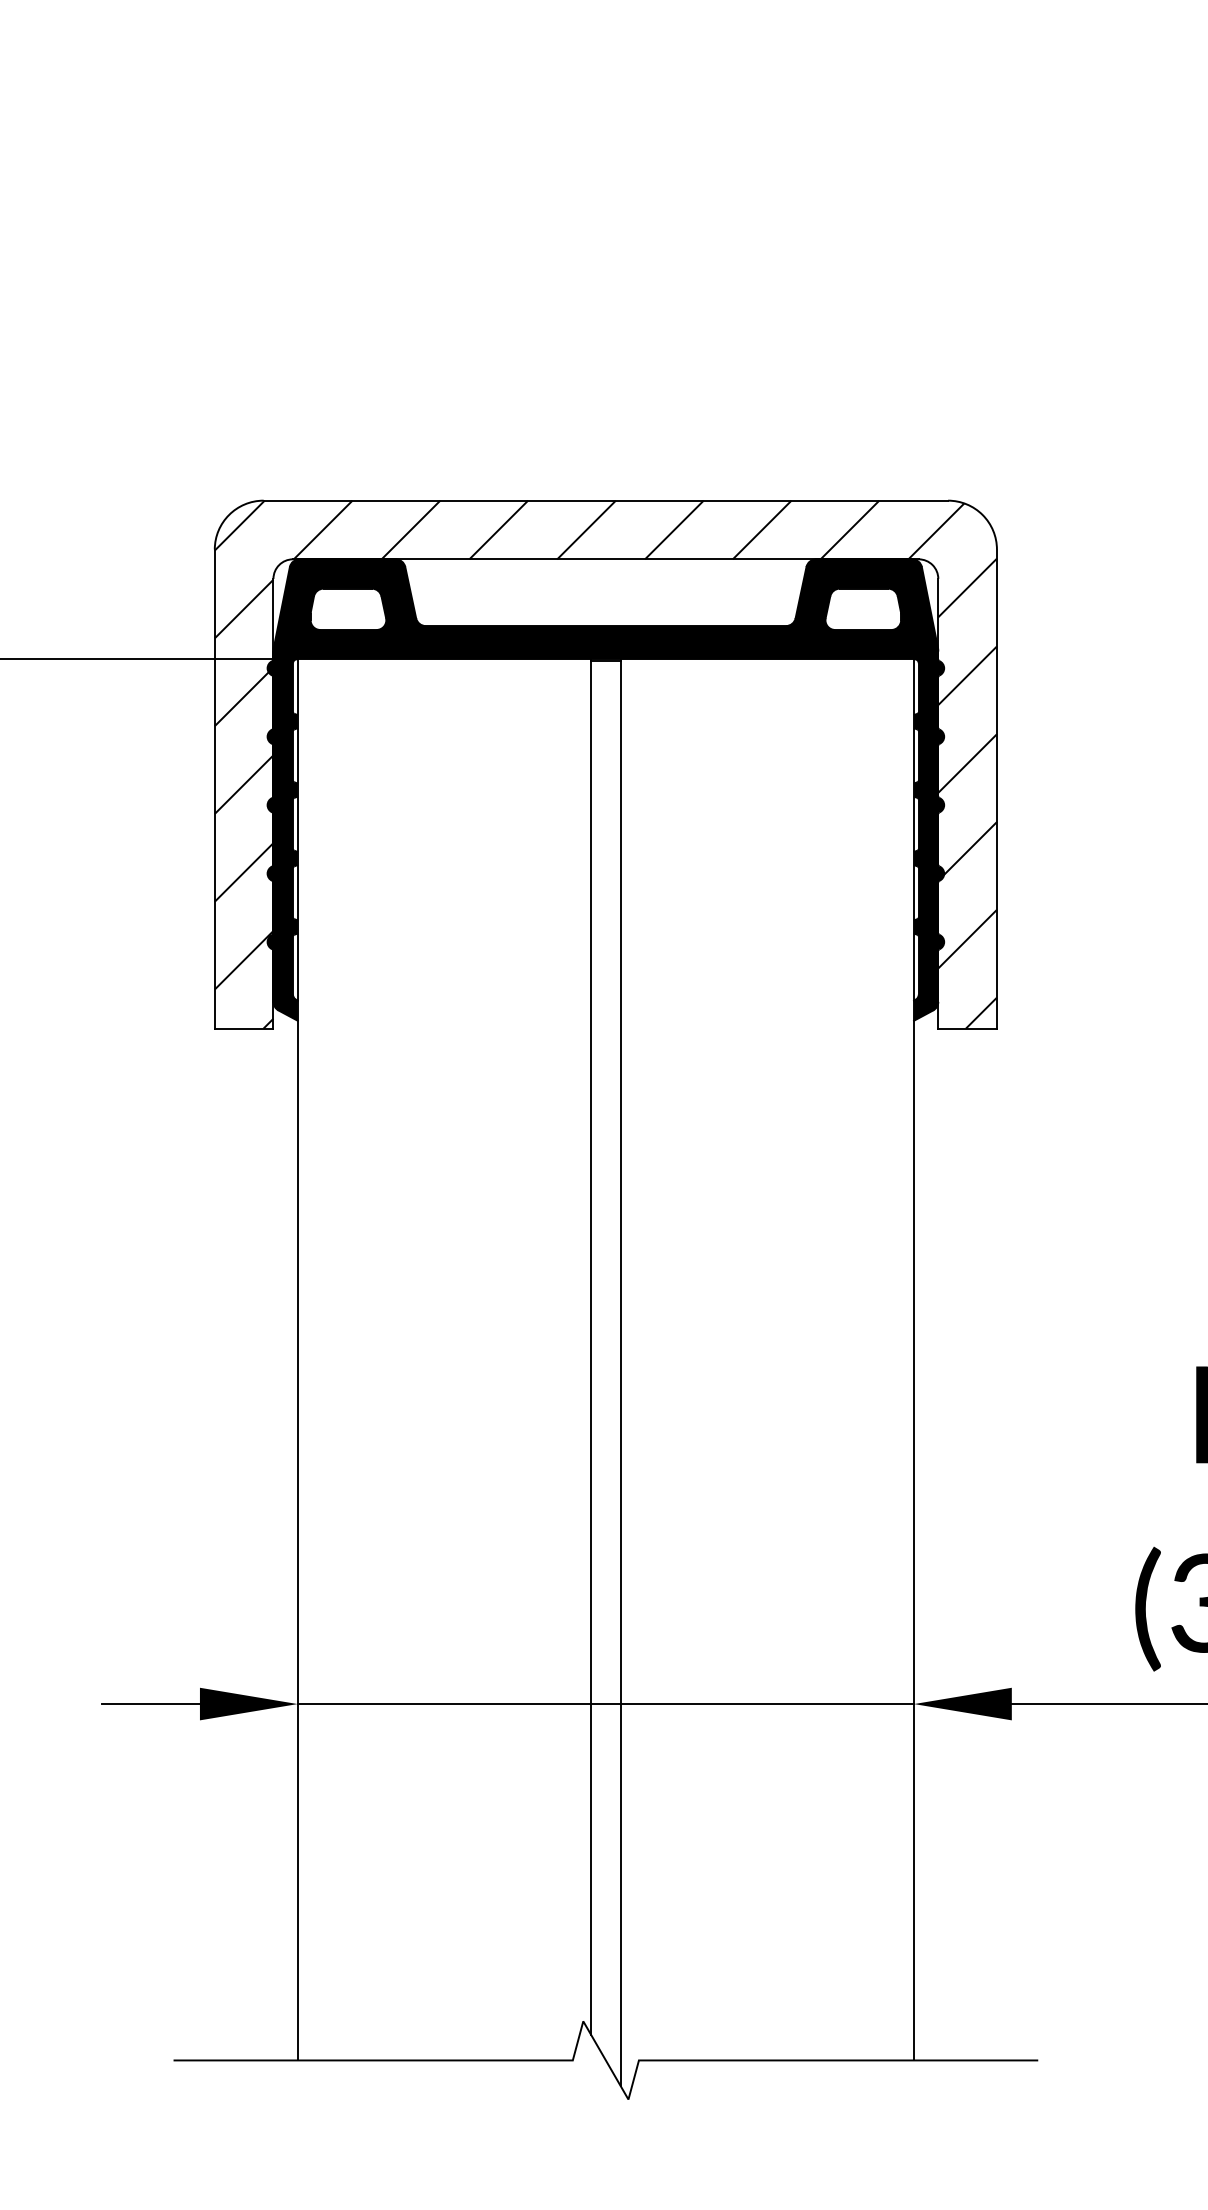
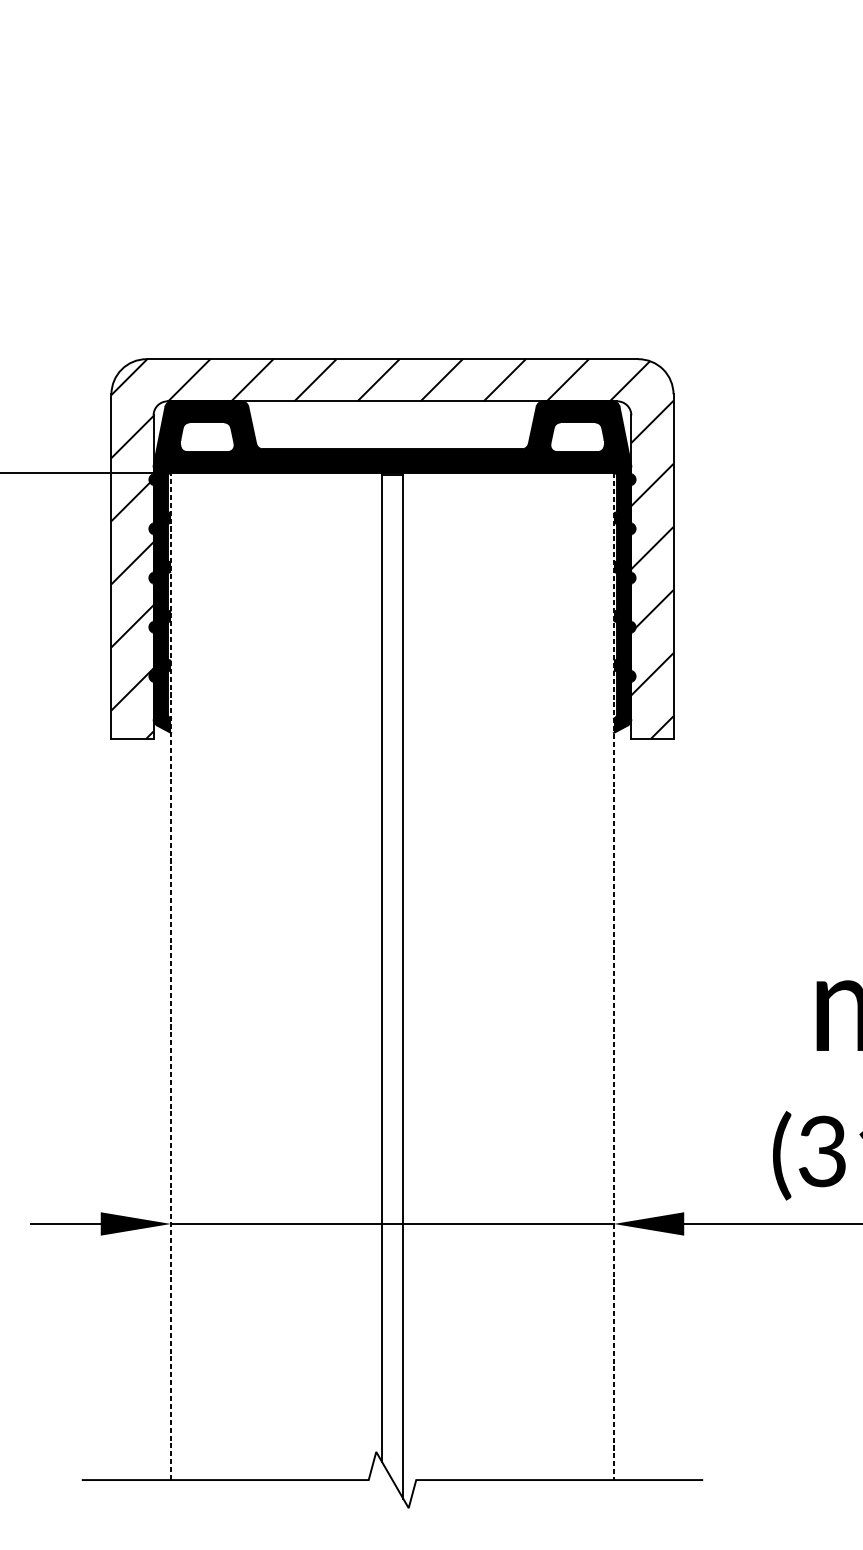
line: (297, 1359) -> (170, 976), solid -> dashed
line: (914, 1359) -> (614, 976), solid -> dashed

